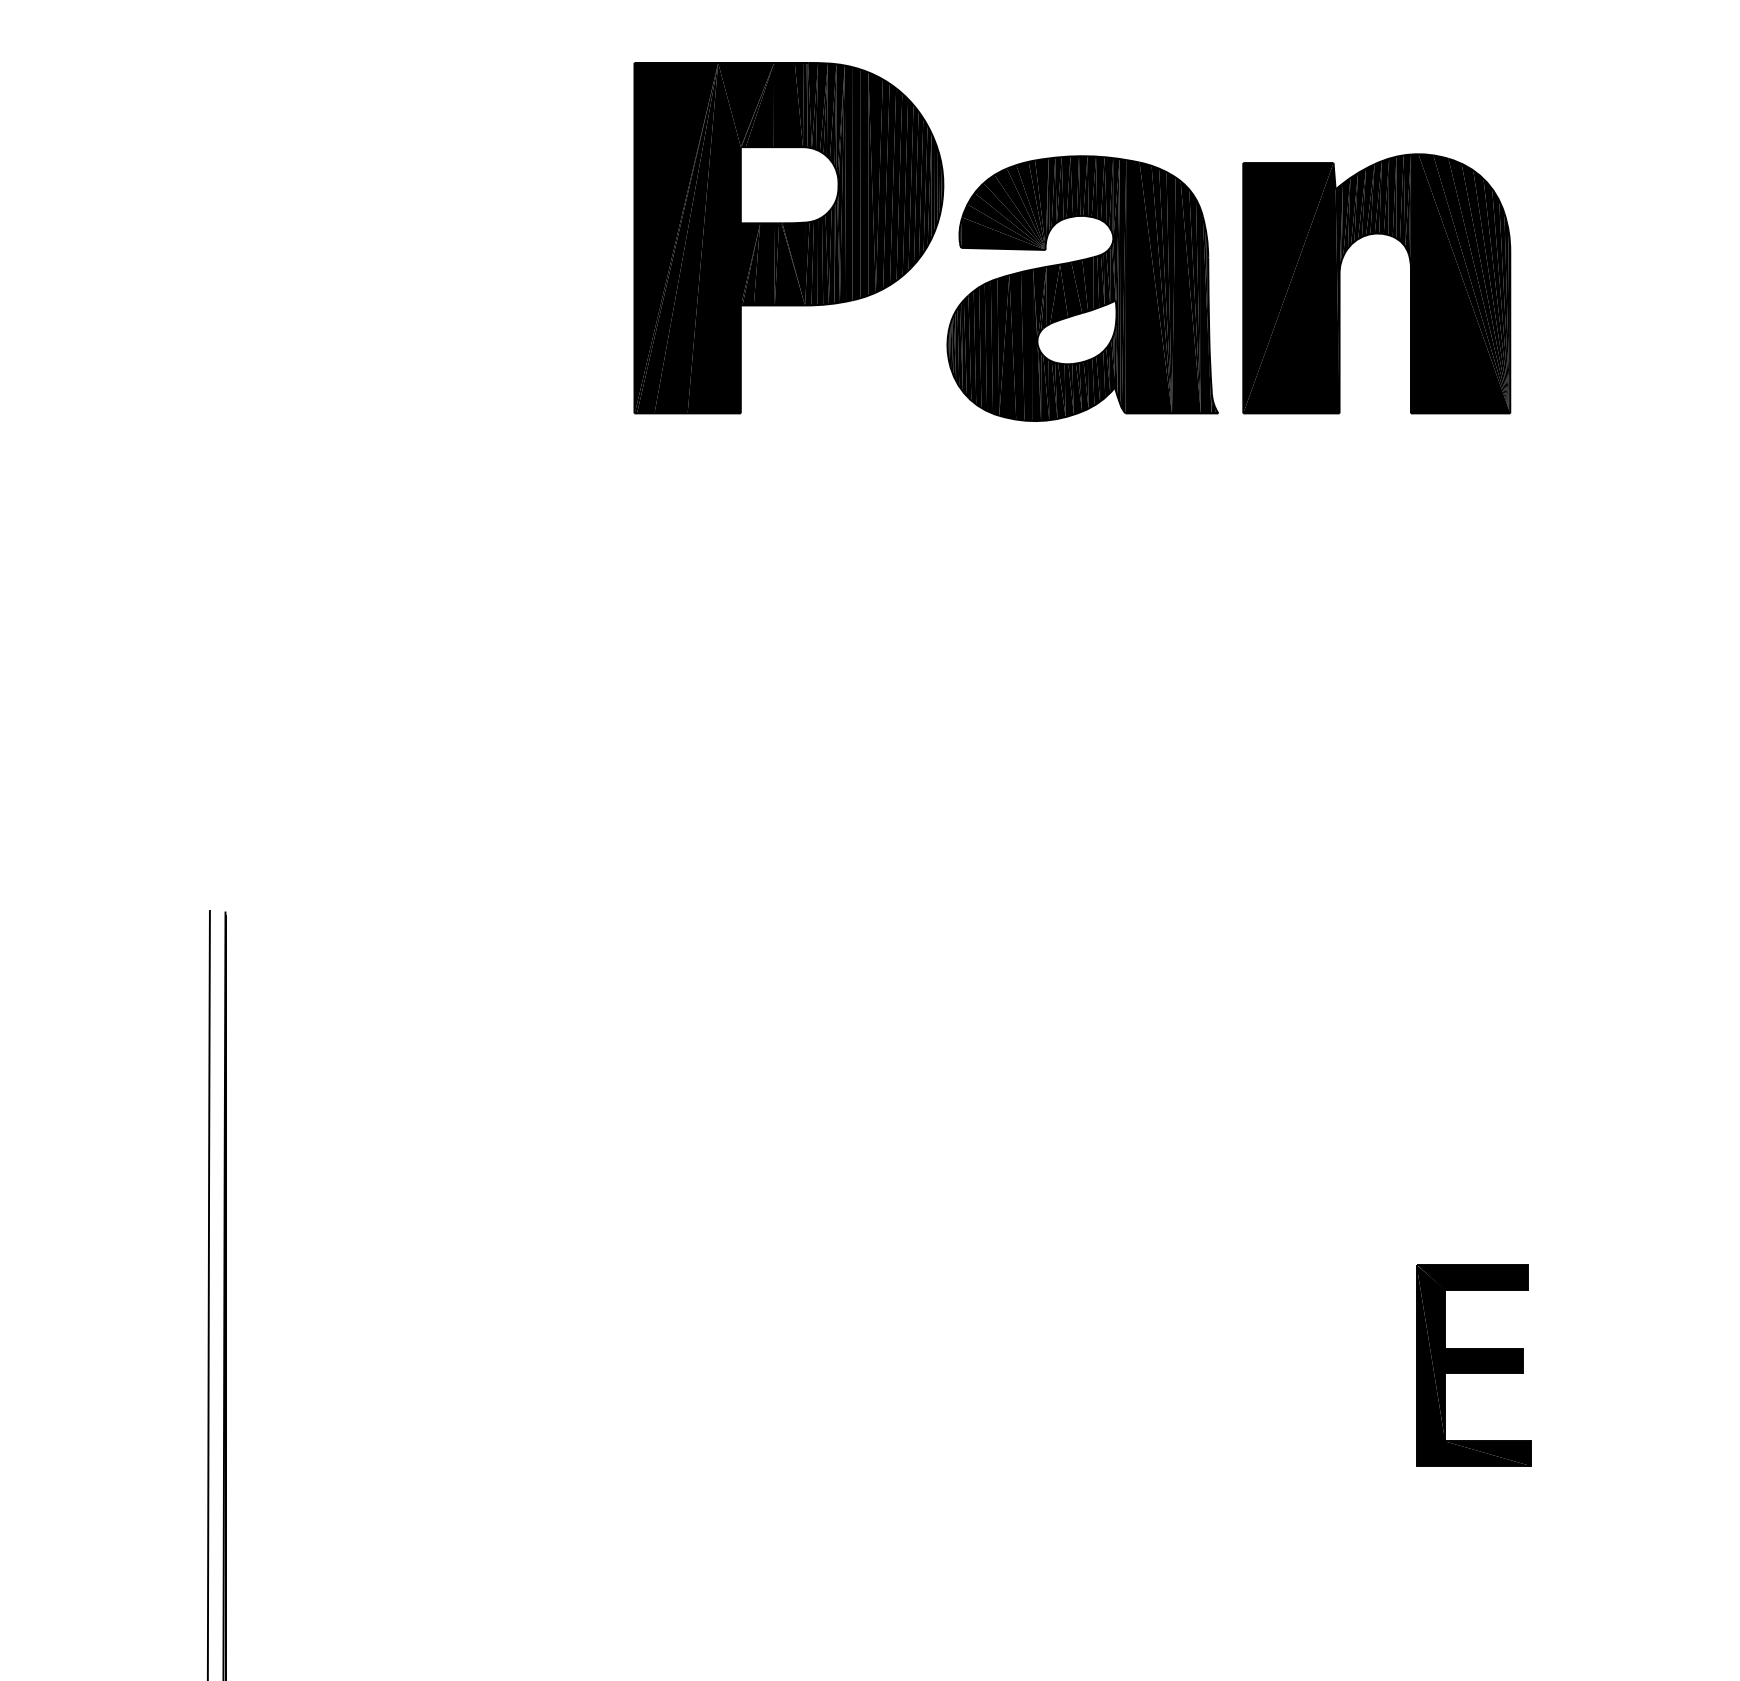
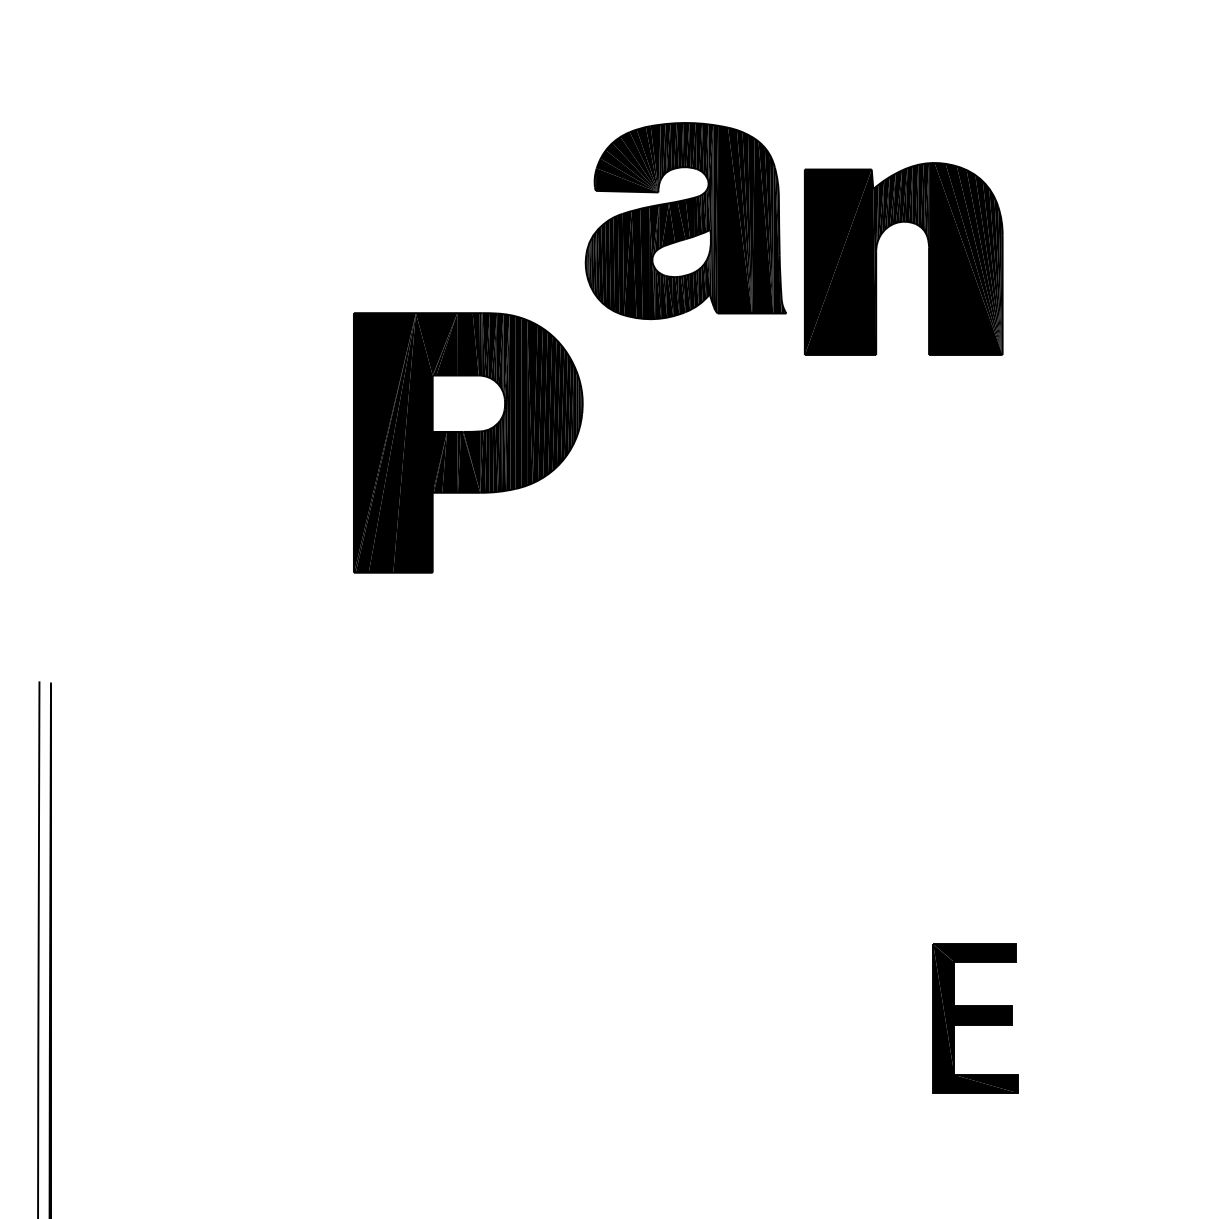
part: (788, 238) -> (468, 443), moved
part: (1410, 283) -> (928, 258), moved

